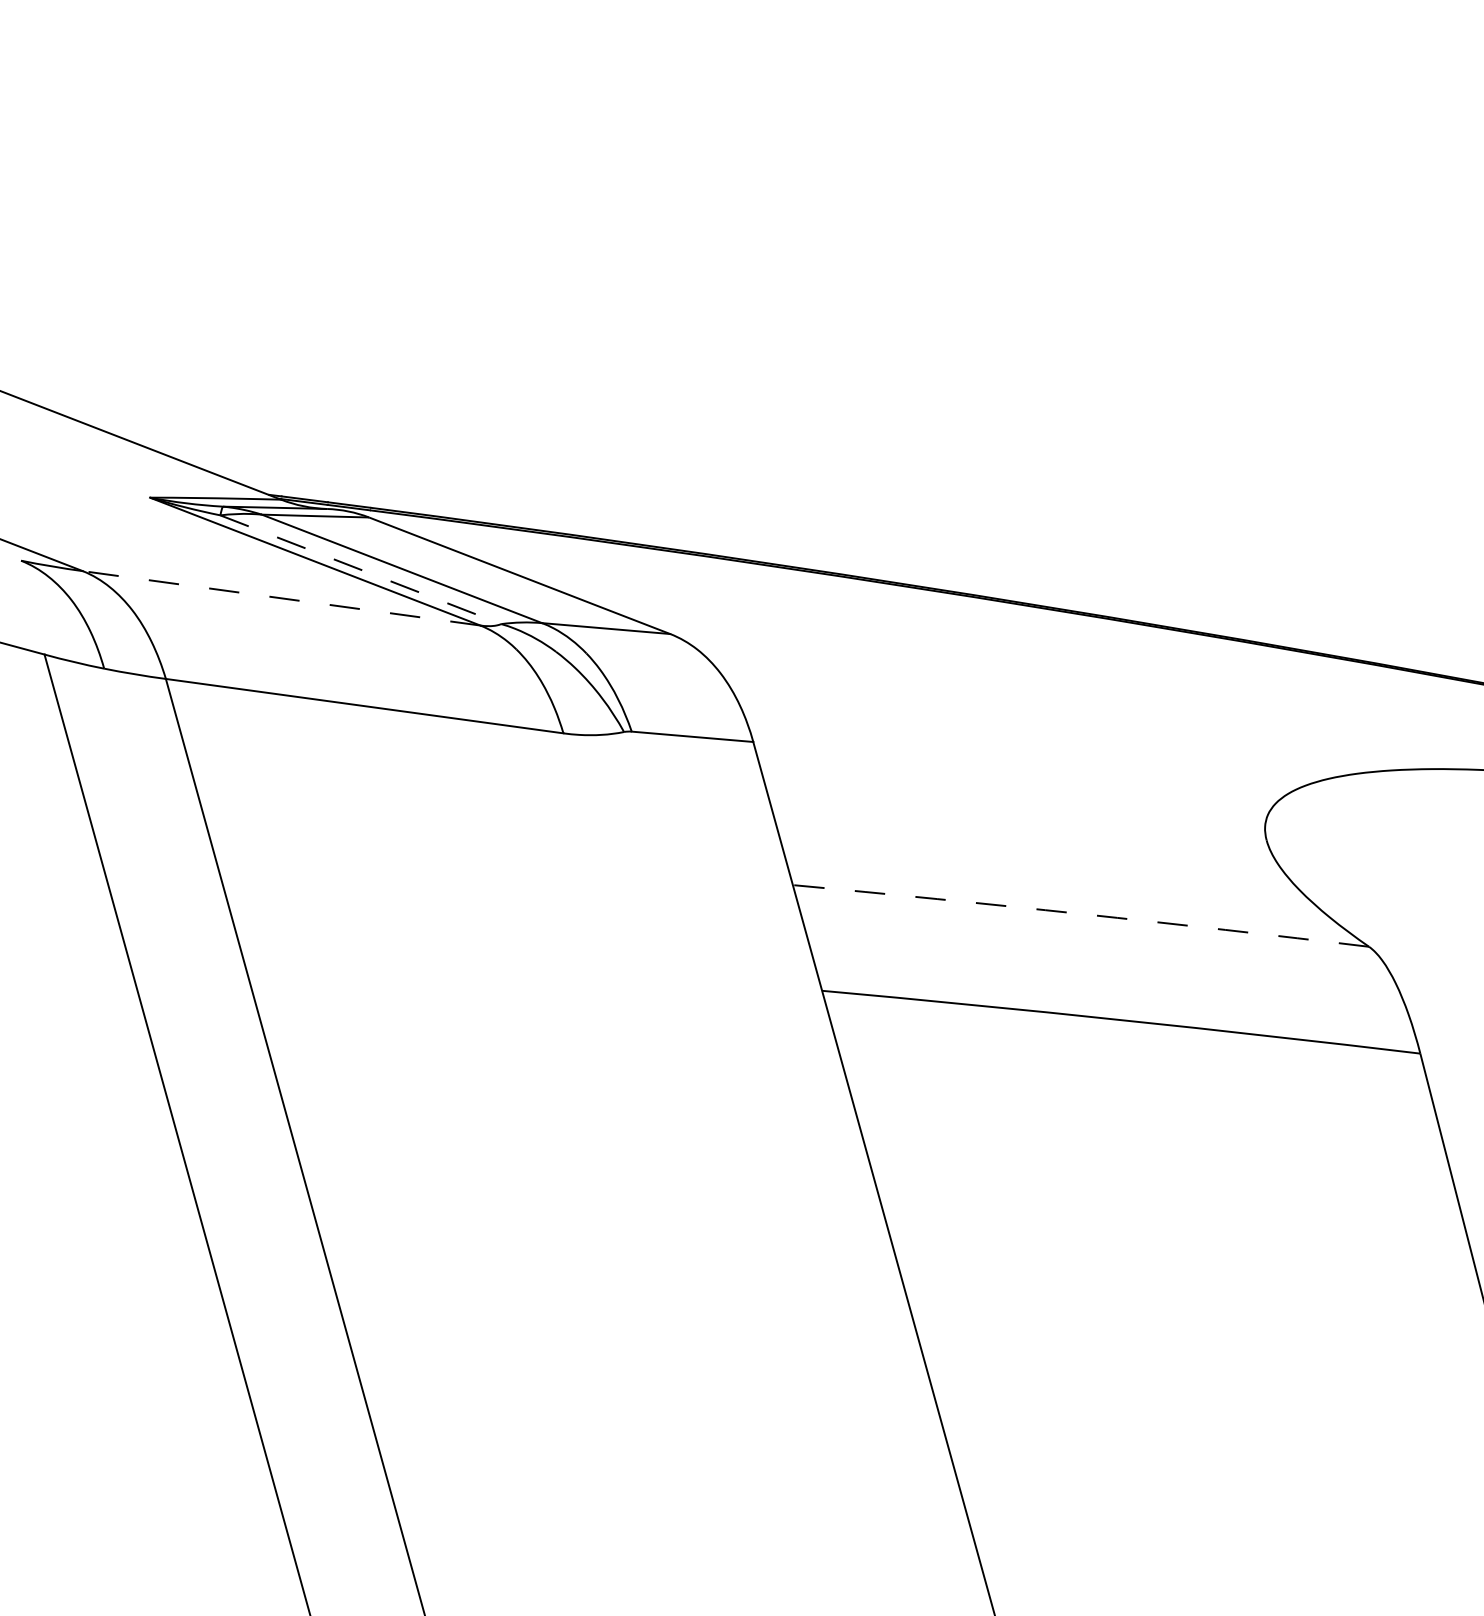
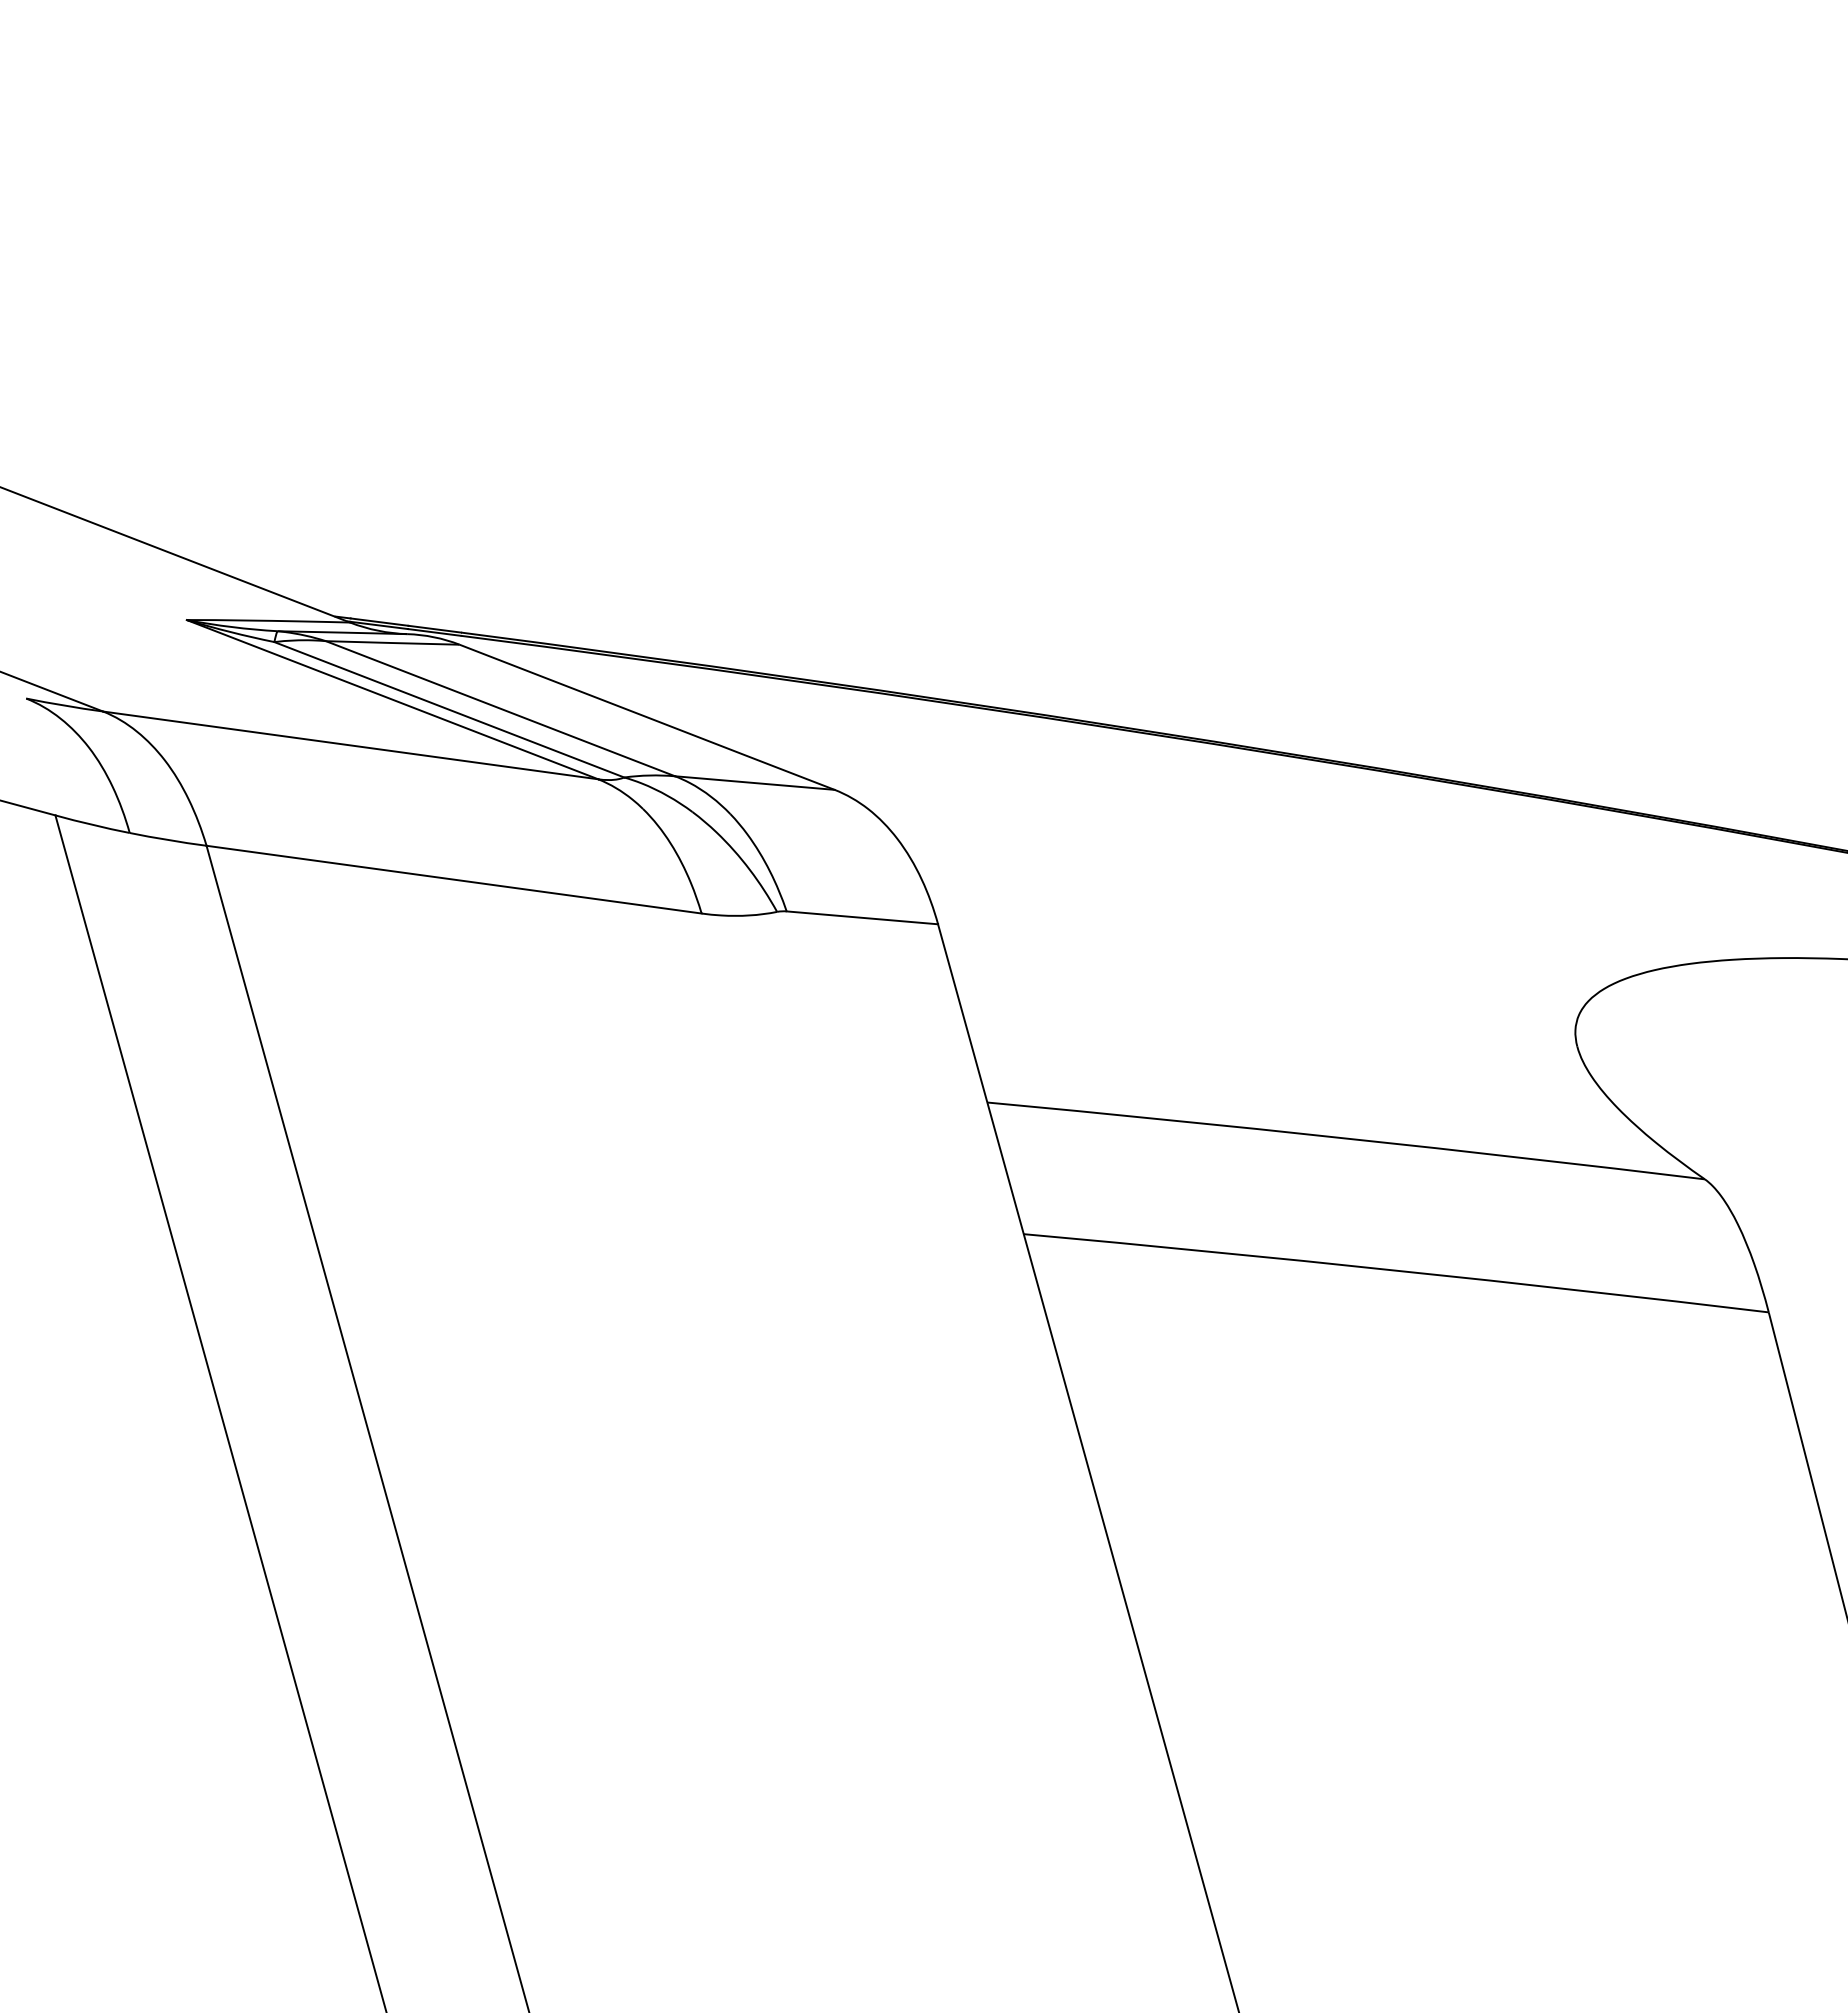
line: (360, 569) -> (449, 709), dashed -> solid
line: (281, 598) -> (350, 745), dashed -> solid
arc: (1081, 913) -> (1346, 1138), dashed -> solid

